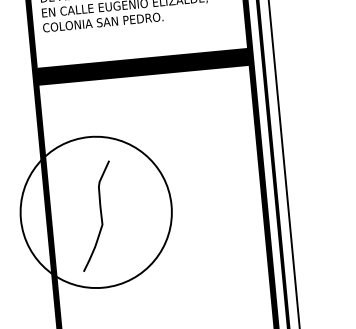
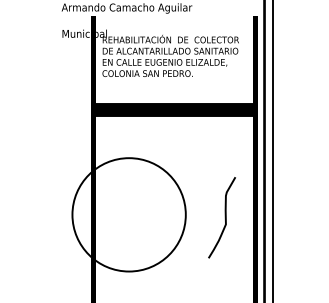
curve: (99, 215) -> (224, 217), moved

